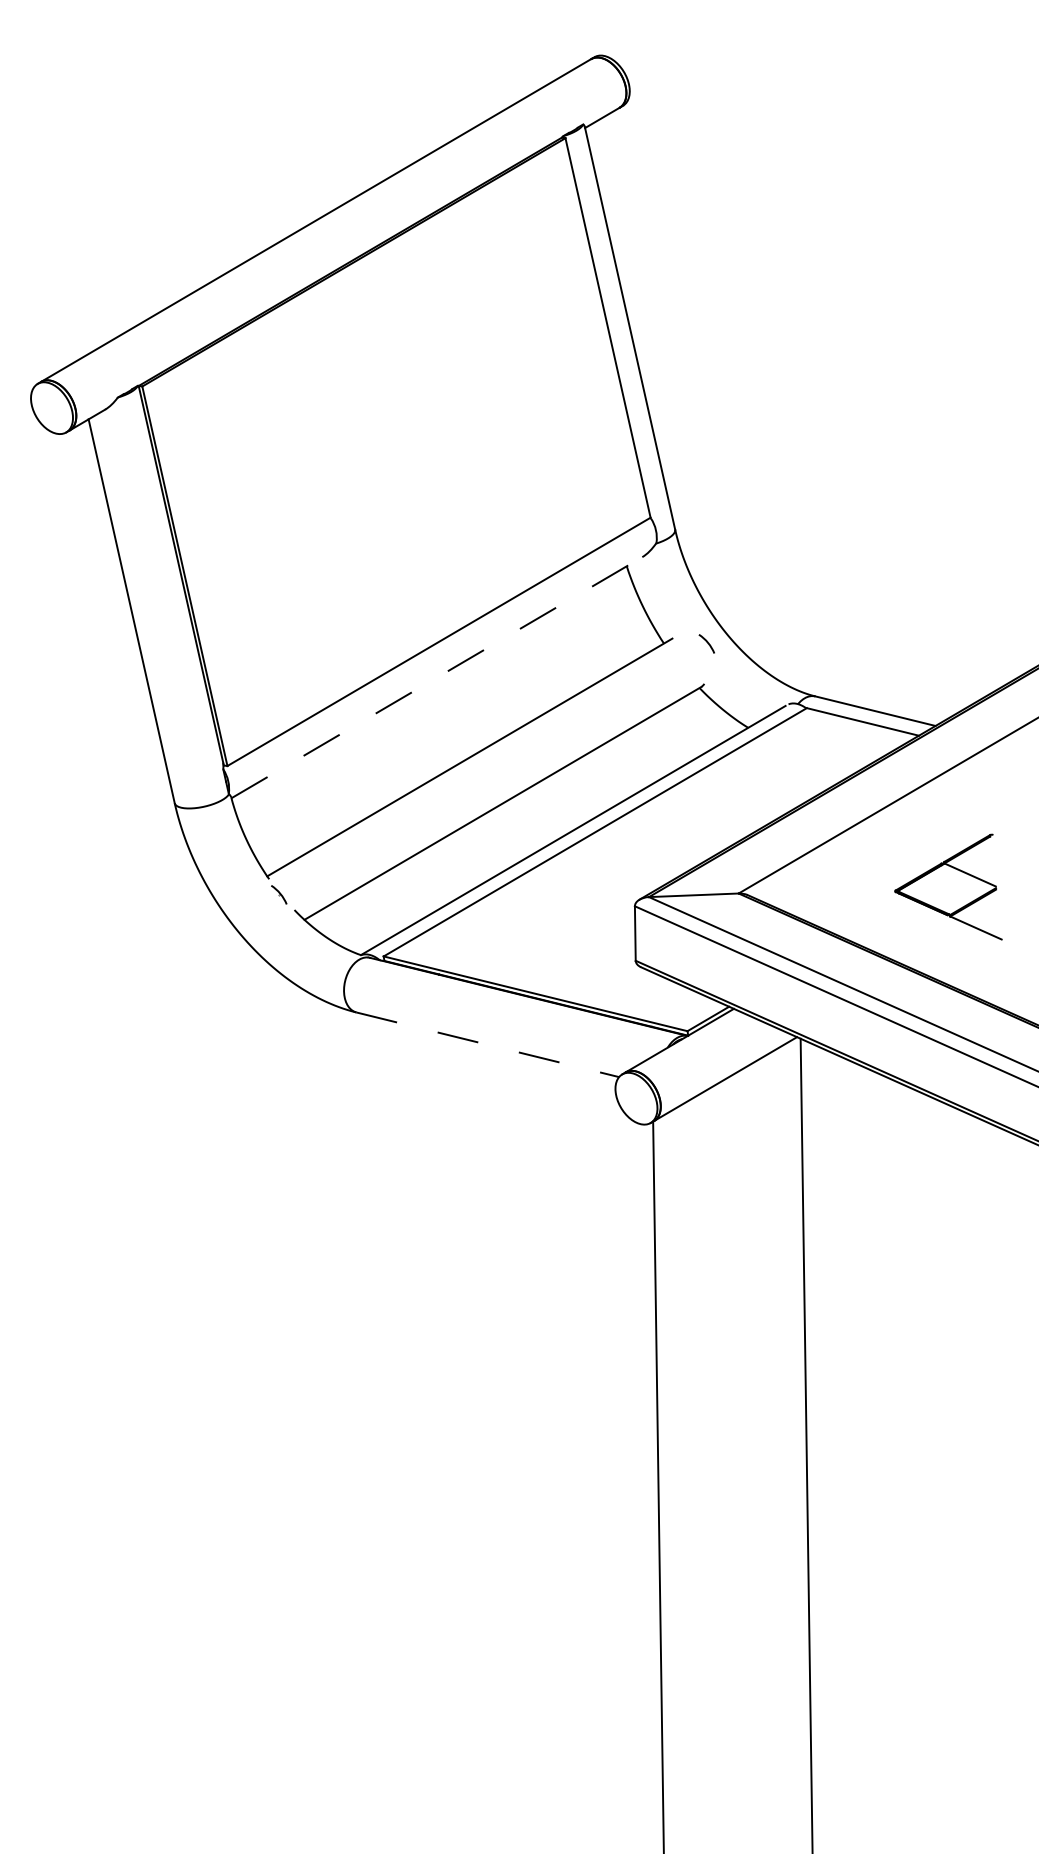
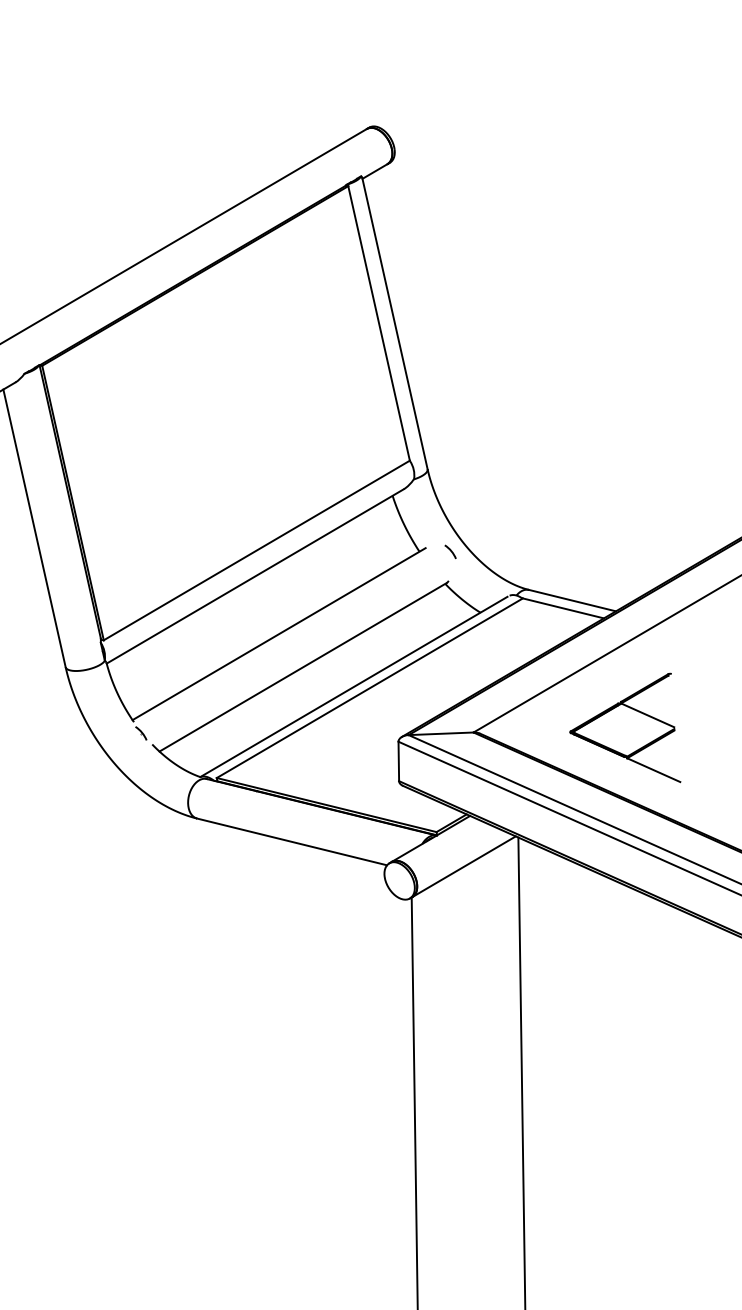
line: (437, 677) -> (255, 576), dashed -> solid
part: (948, 886) -> (625, 727), size x1.43
line: (488, 1044) -> (292, 841), dashed -> solid

